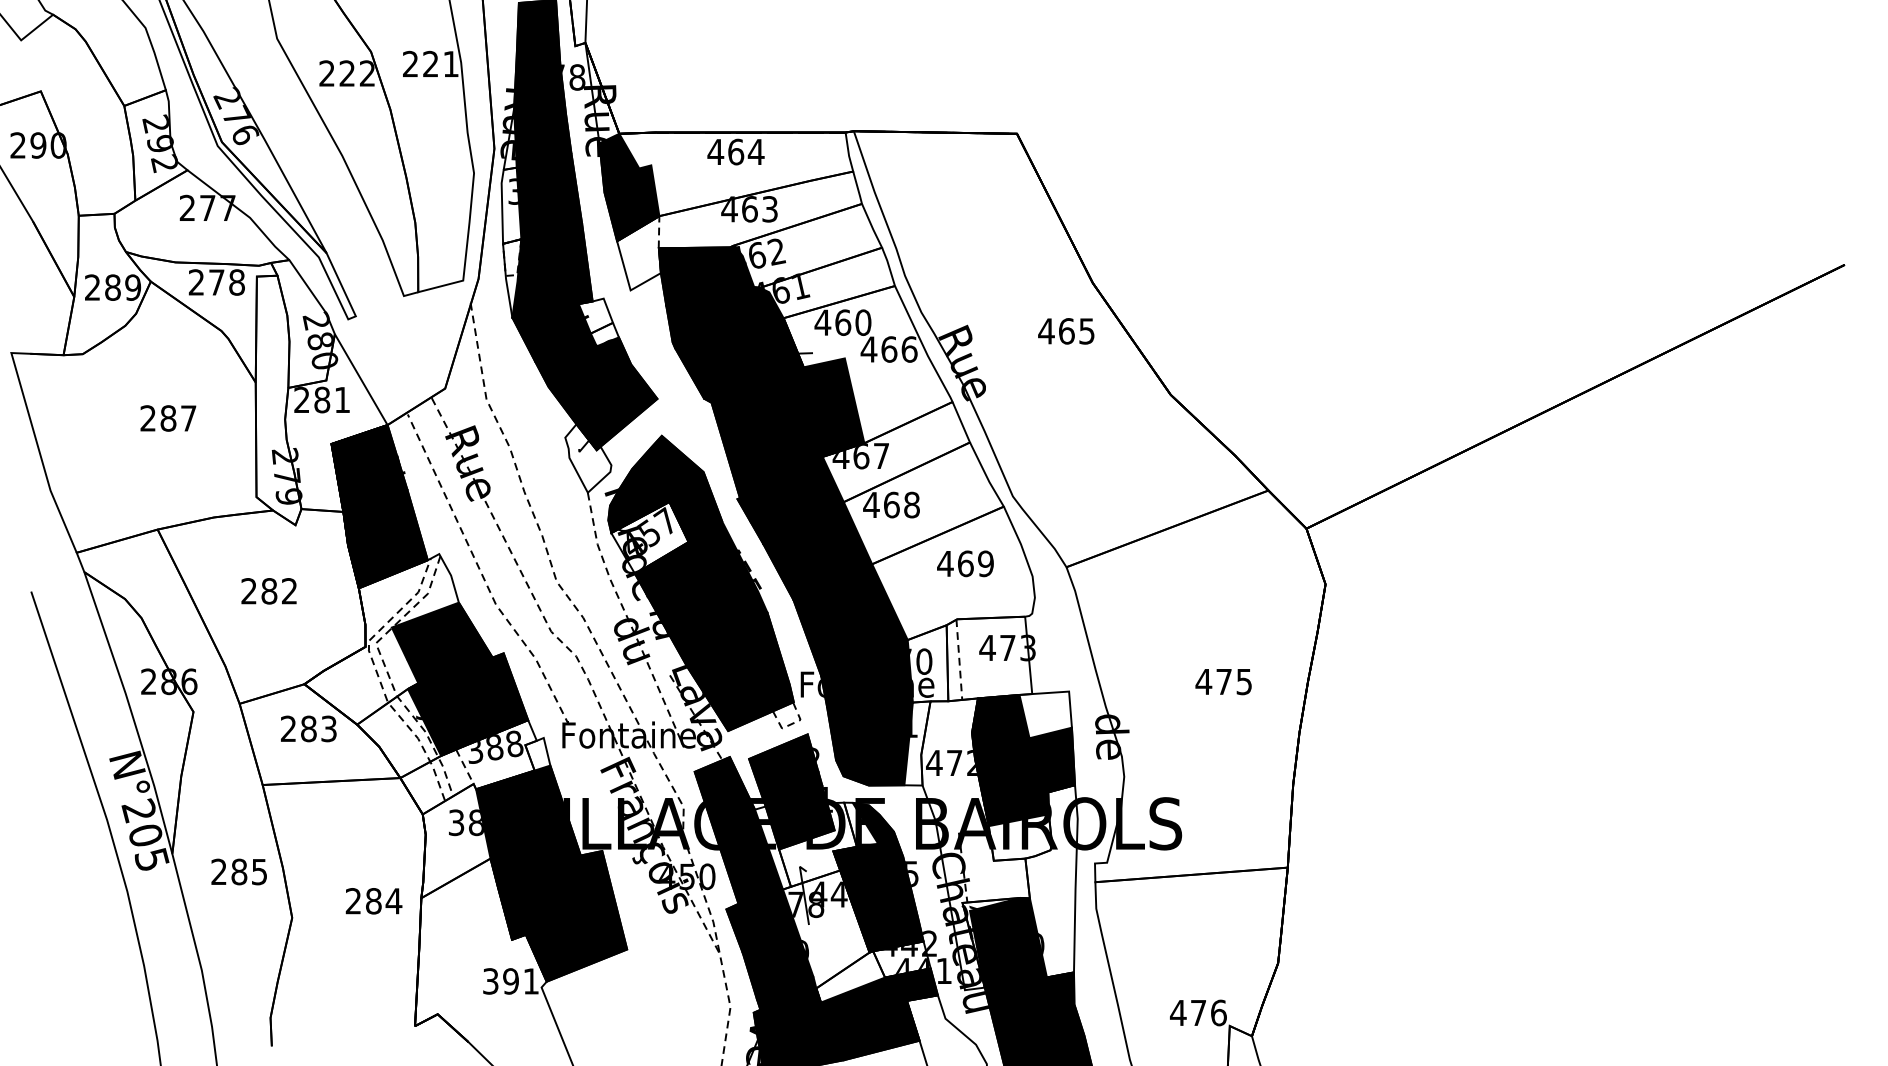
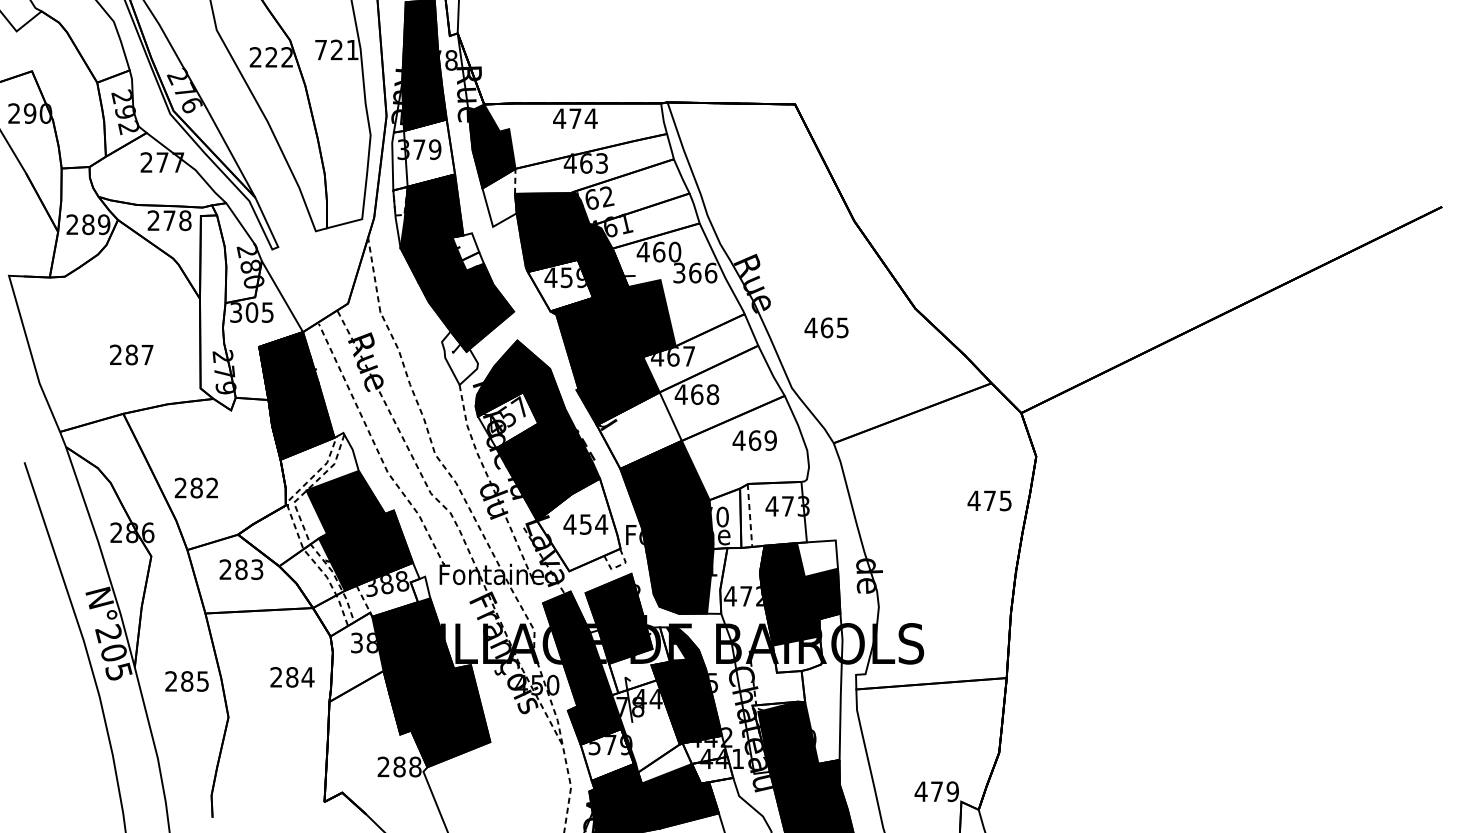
text: (409, 63) -> (320, 49), 221 -> 721
text: (736, 151) -> (575, 118), 464 -> 474
fill: (549, 195) -> (429, 152), removed
text: (1066, 330) -> (826, 327), moved
text: (867, 348) -> (678, 272), 466 -> 366
fill: (716, 365) -> (560, 285), removed
text: (321, 399) -> (251, 312), 281 -> 305
text: (168, 417) -> (131, 354), moved
fill: (816, 550) -> (638, 430), removed
text: (267, 590) -> (195, 487), moved
fill: (739, 671) -> (578, 524), removed
text: (1223, 681) -> (989, 500), moved
text: (374, 901) -> (292, 677), moved
fill: (777, 965) -> (607, 754), removed
text: (510, 980) -> (399, 766), 391 -> 288
fill: (911, 984) -> (712, 769), removed
text: (1218, 1012) -> (952, 791), 476 -> 479

